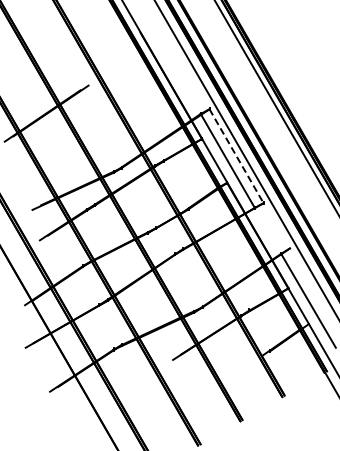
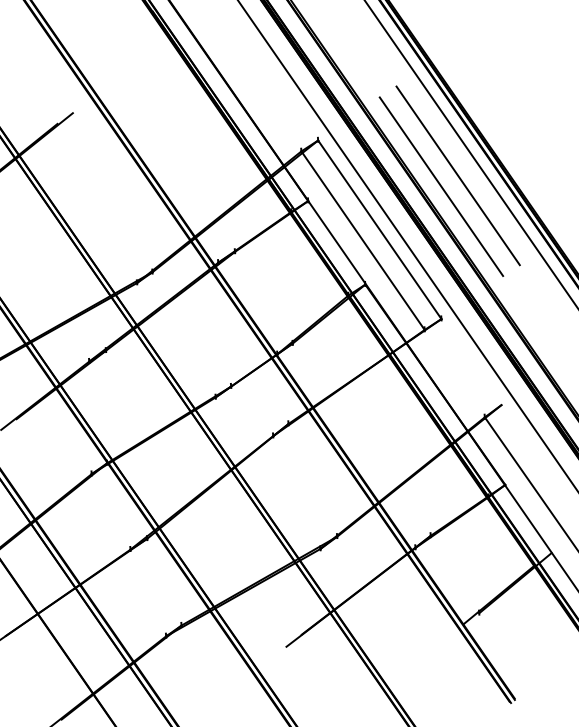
line: (277, 132) -> (457, 175), added
line: (268, 137) -> (440, 187), added
line: (236, 156) -> (379, 230), dashed -> solid

